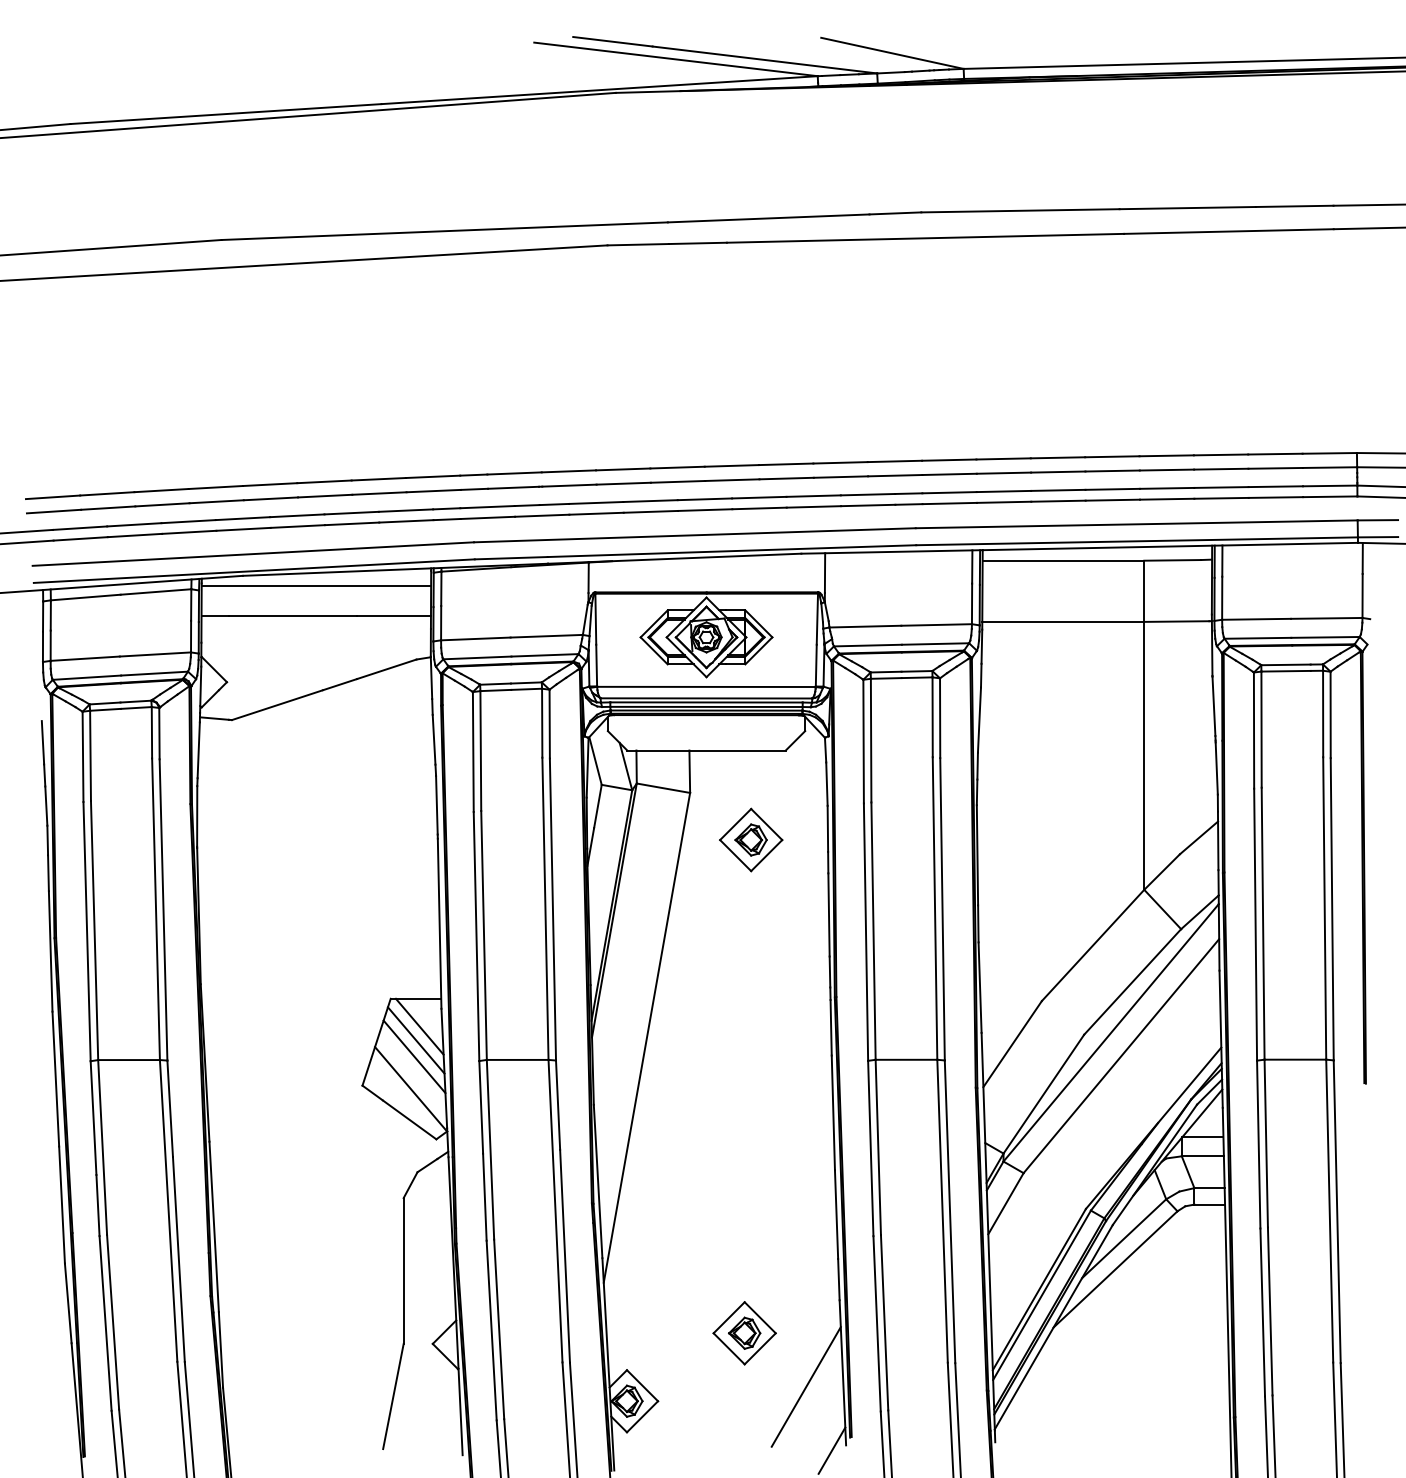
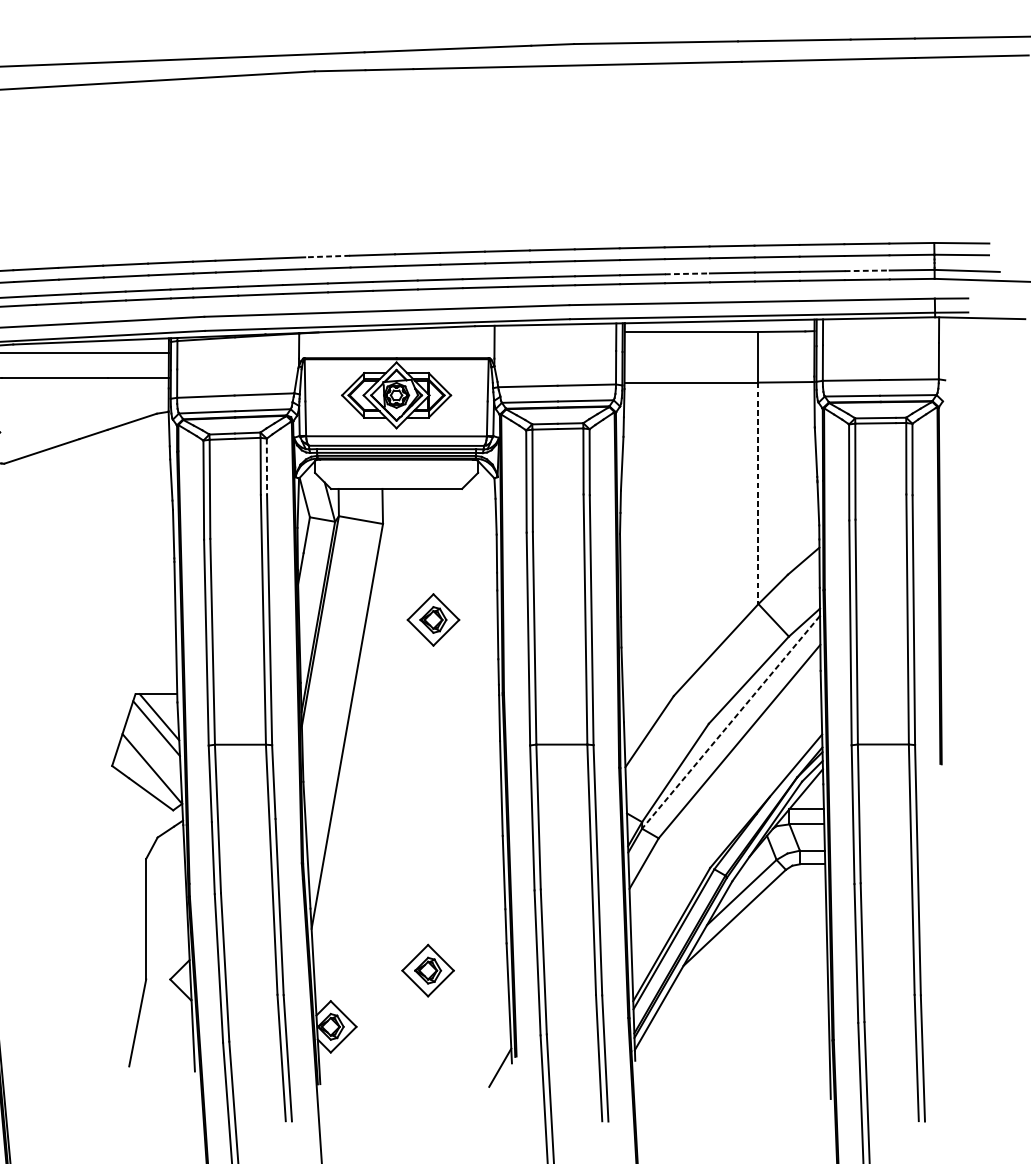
line: (622, 469) -> (327, 256), solid -> dashed
line: (1276, 486) -> (867, 270), solid -> dashed
line: (1058, 490) -> (687, 273), solid -> dashed
line: (549, 724) -> (266, 467), solid -> dashed
line: (1144, 755) -> (758, 493), solid -> dashed
part: (751, 839) -> (433, 619), moved
line: (1111, 1032) -> (731, 722), solid -> dashed
line: (414, 1056) -> (155, 741), removed
line: (805, 1386) -> (478, 1014), removed

